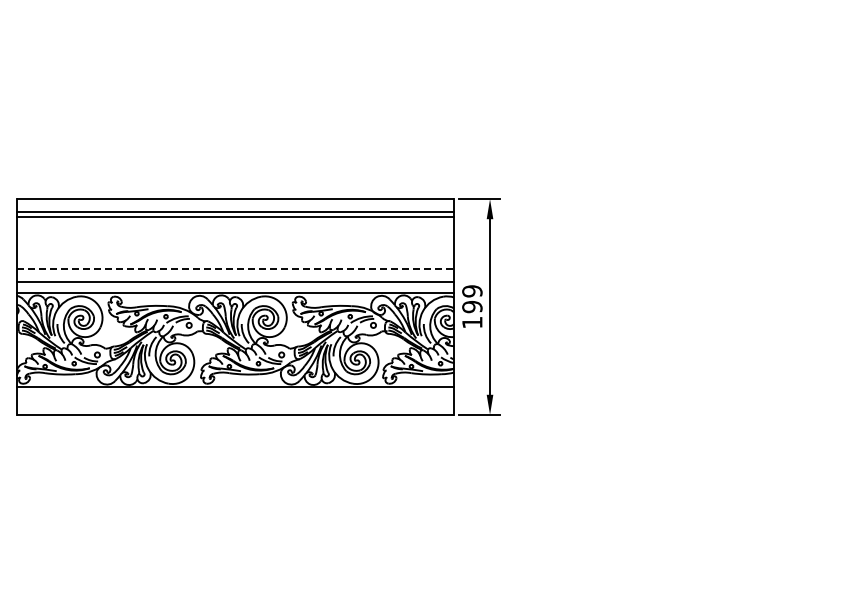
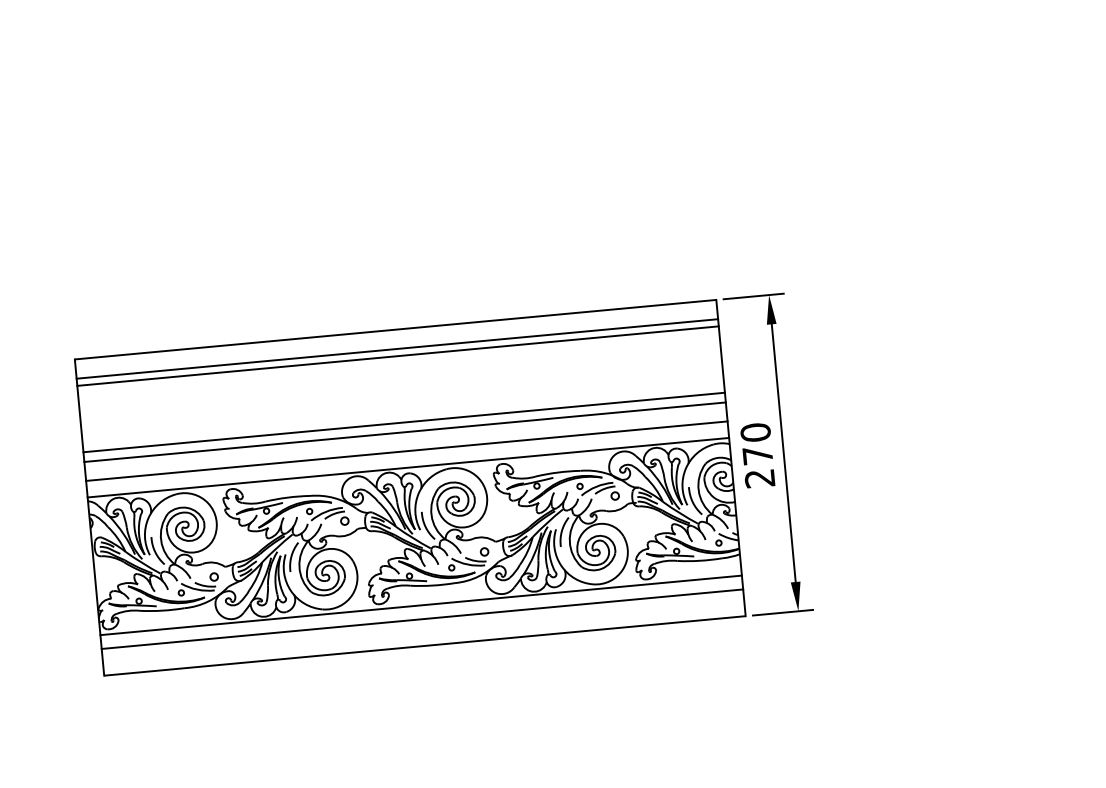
line: (235, 262) -> (404, 422), added
line: (235, 269) -> (405, 432), dashed -> solid
text: (472, 306) -> (757, 454), 199 -> 270
line: (235, 396) -> (422, 619), added

